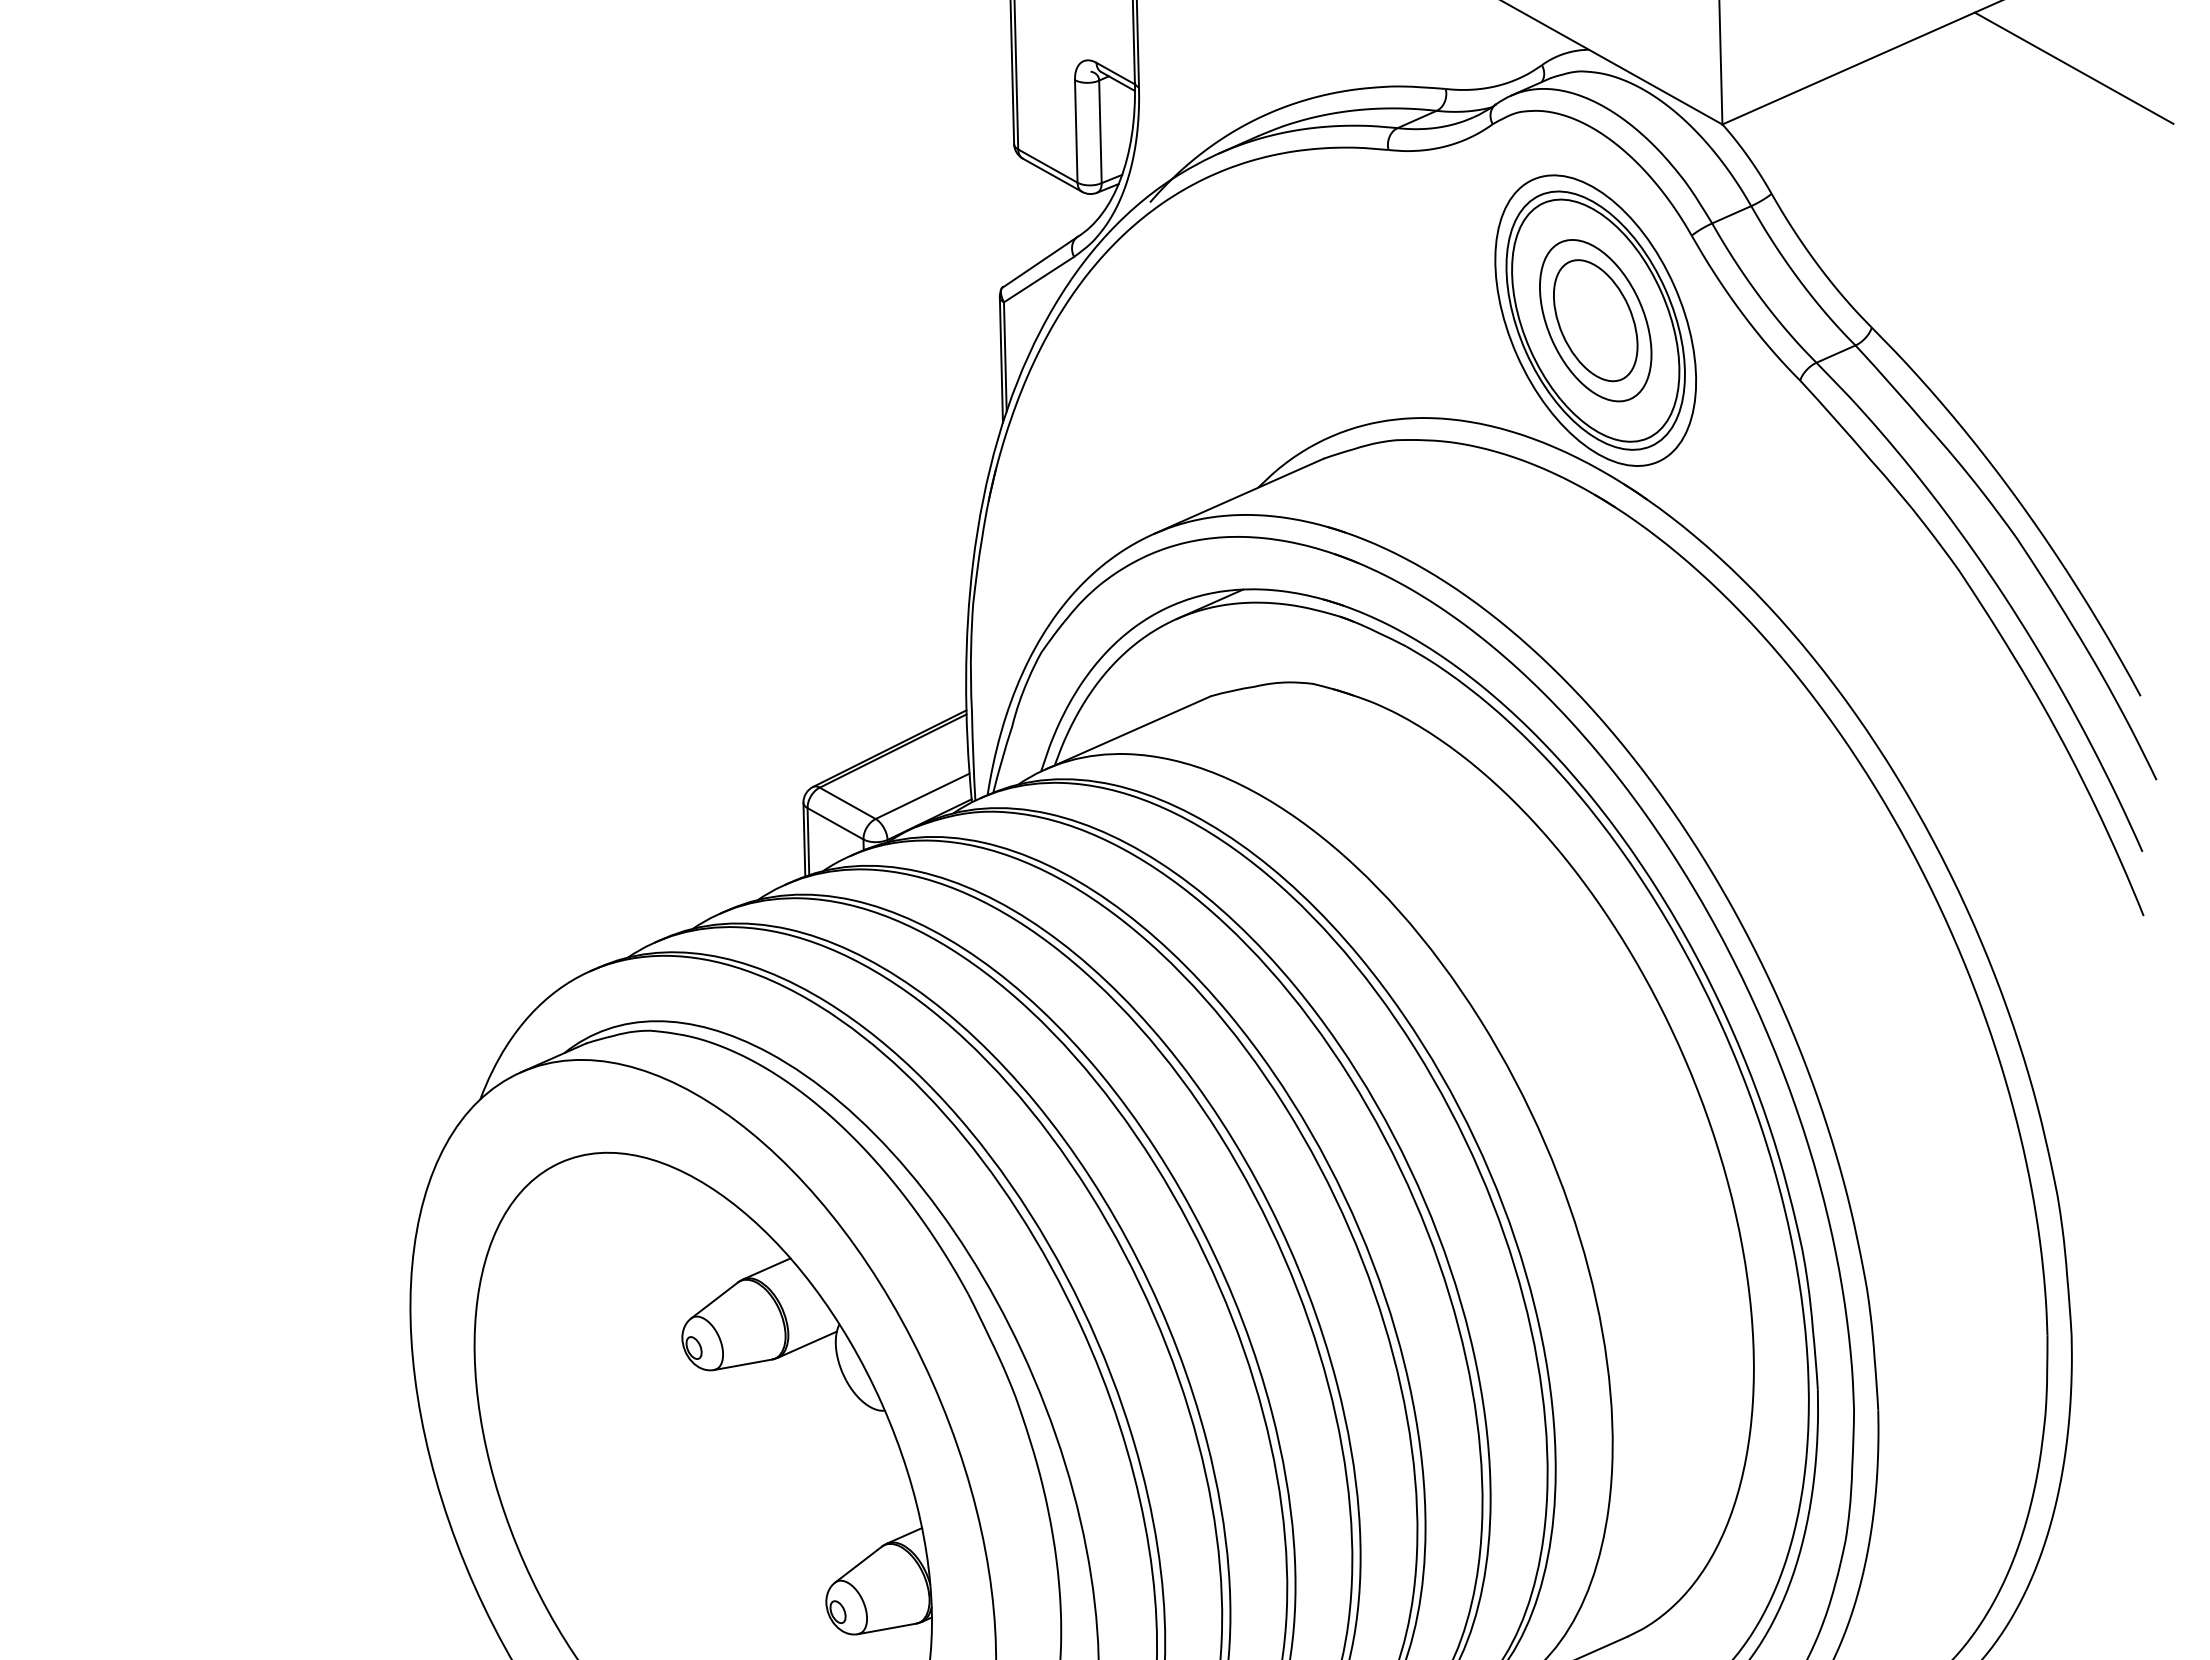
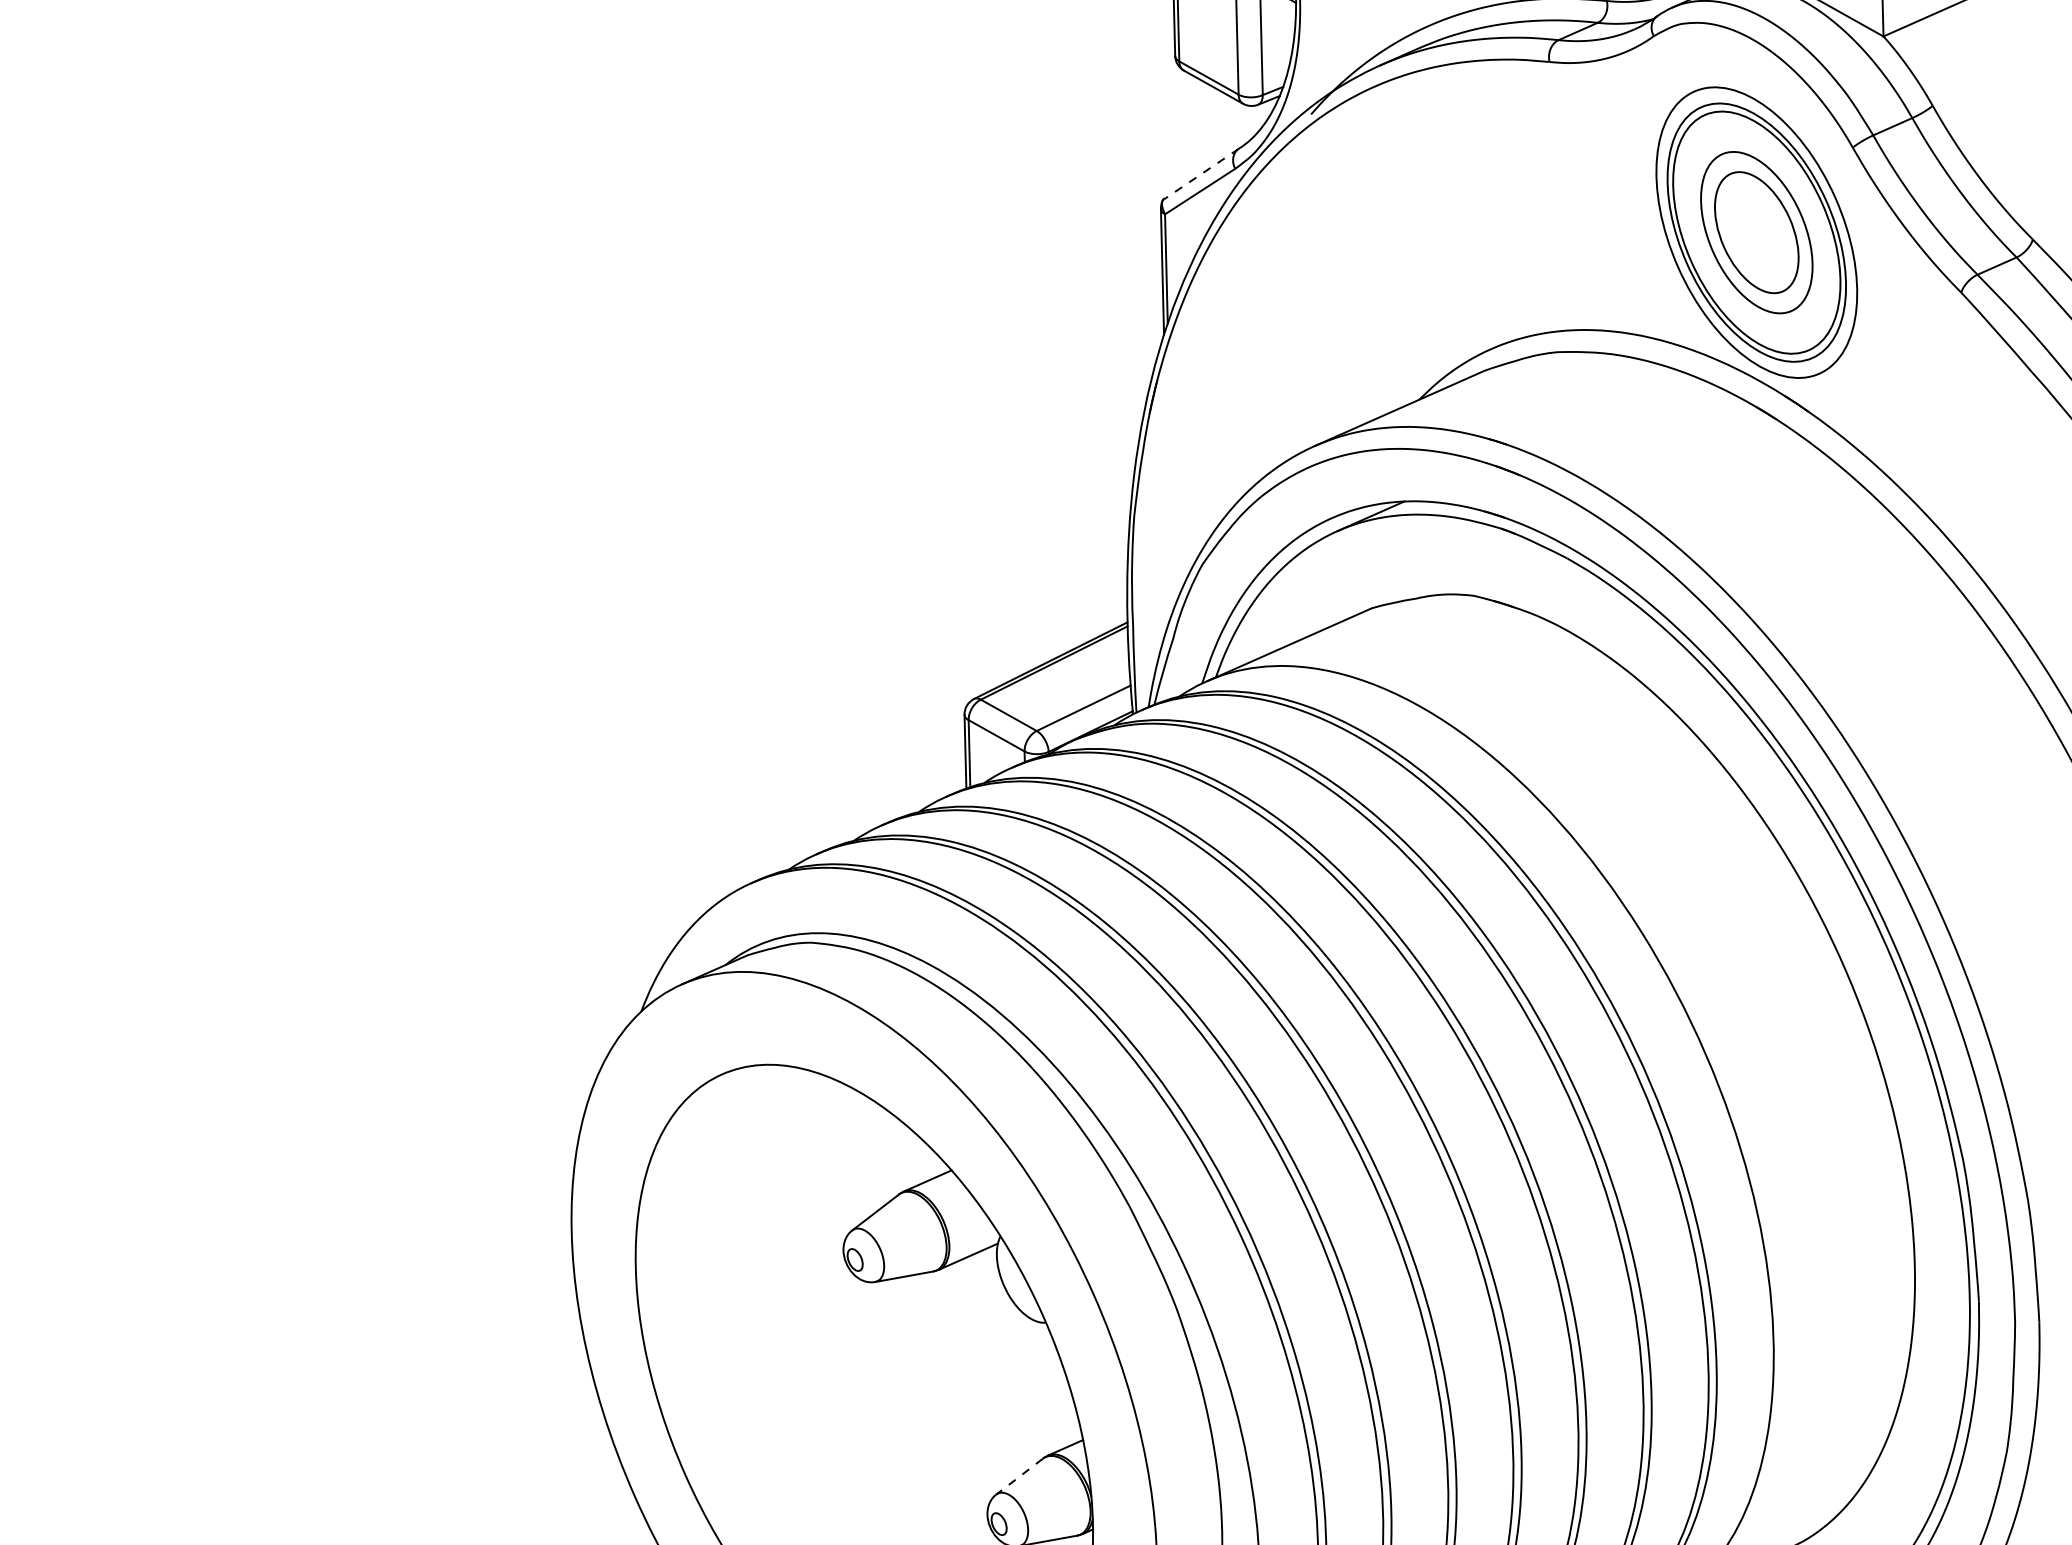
line: (1040, 261) -> (1201, 173), solid -> dashed
line: (857, 1565) -> (1018, 1477), solid -> dashed

